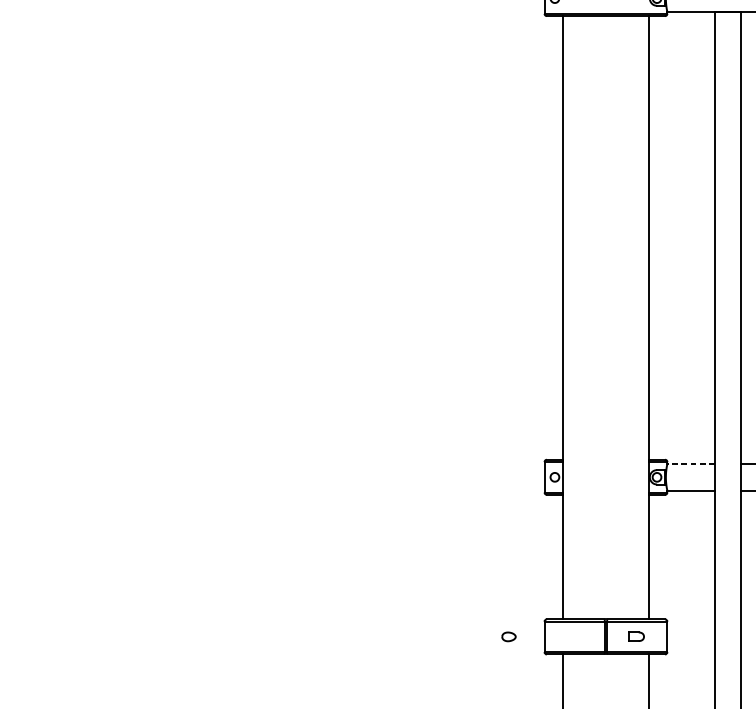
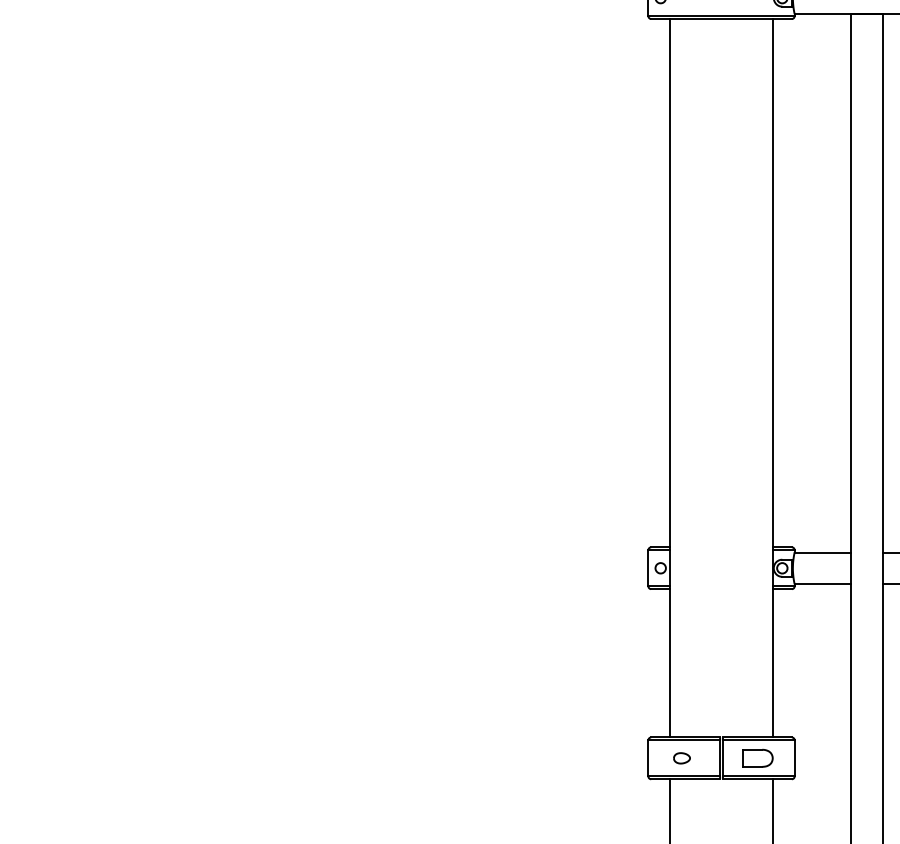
line: (690, 464) -> (822, 552), dashed -> solid
part: (636, 636) -> (757, 757), size x1.67
part: (508, 637) -> (681, 758), moved

